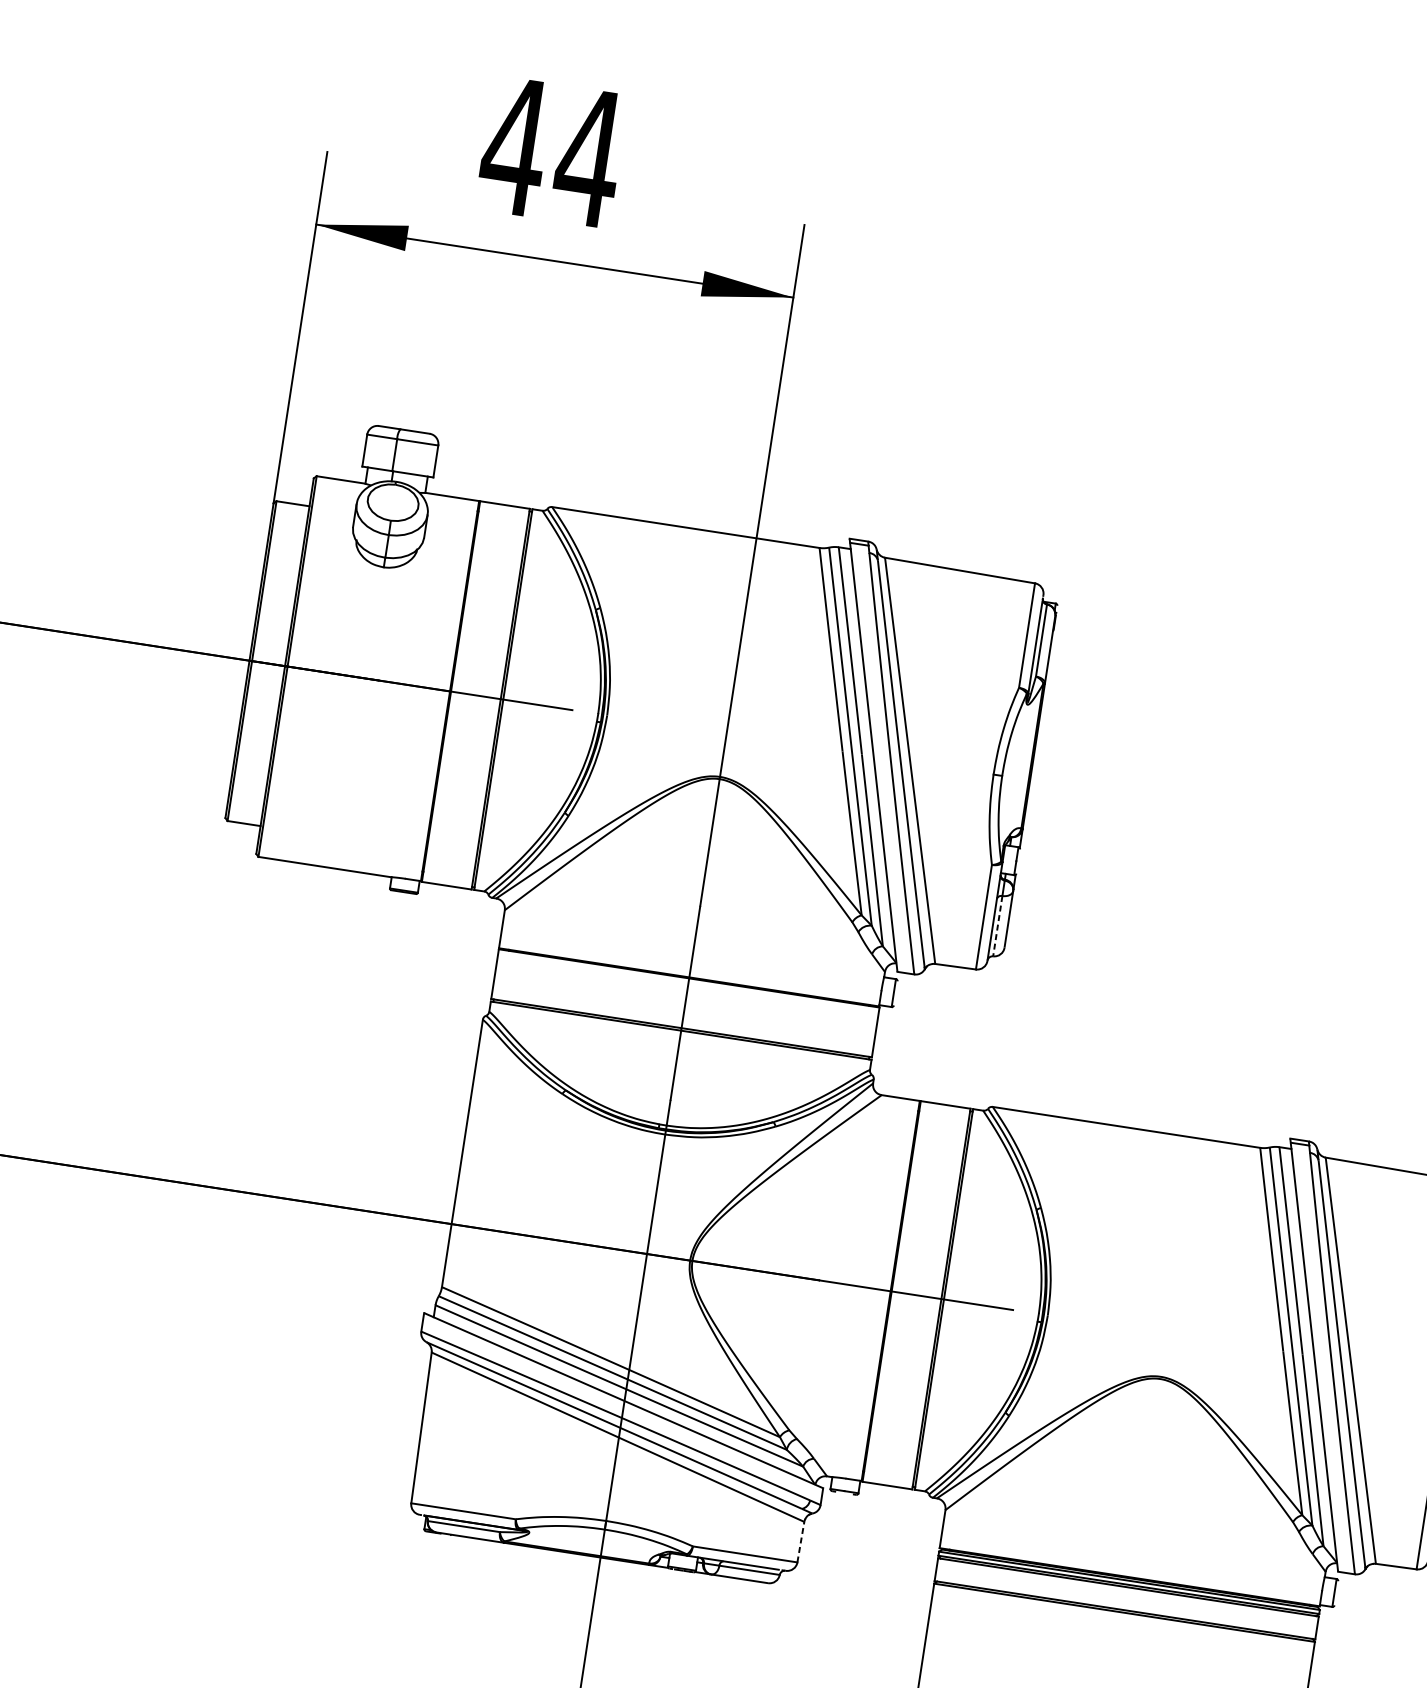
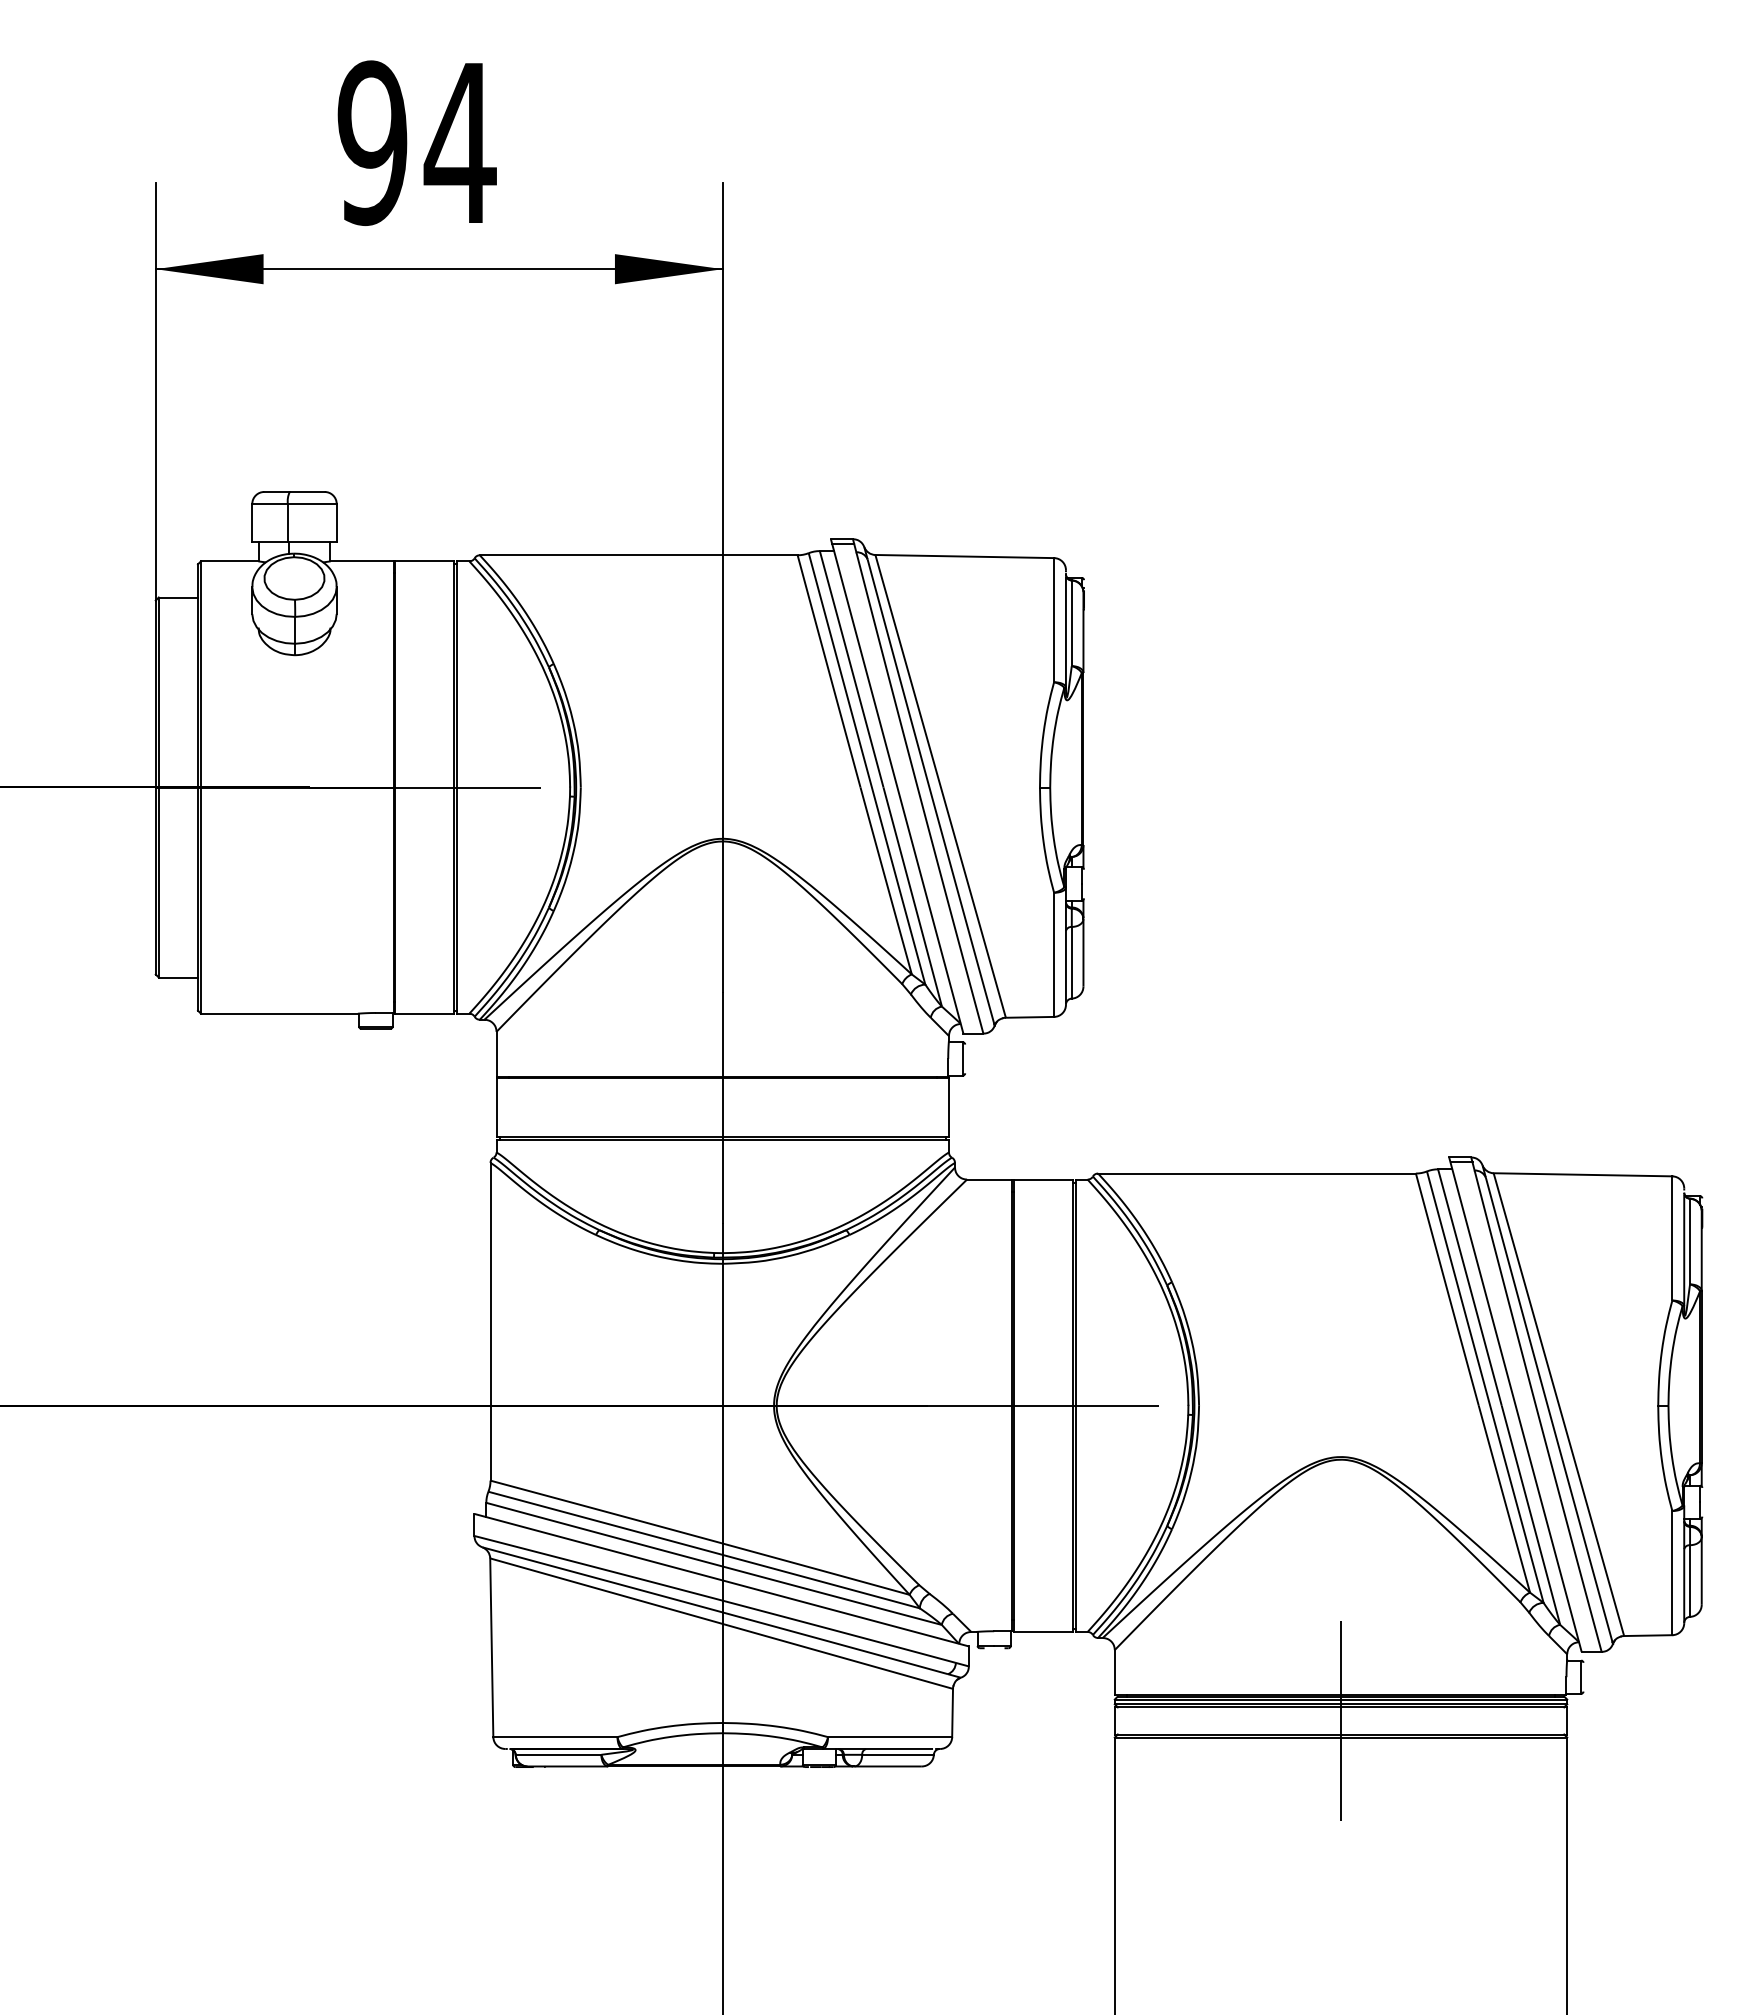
text: (514, 146) -> (372, 143), 44 -> 94
line: (997, 925) -> (1071, 962), dashed -> solid
line: (800, 1541) -> (952, 1712), dashed -> solid
line: (1127, 1598) -> (1341, 1720), added

